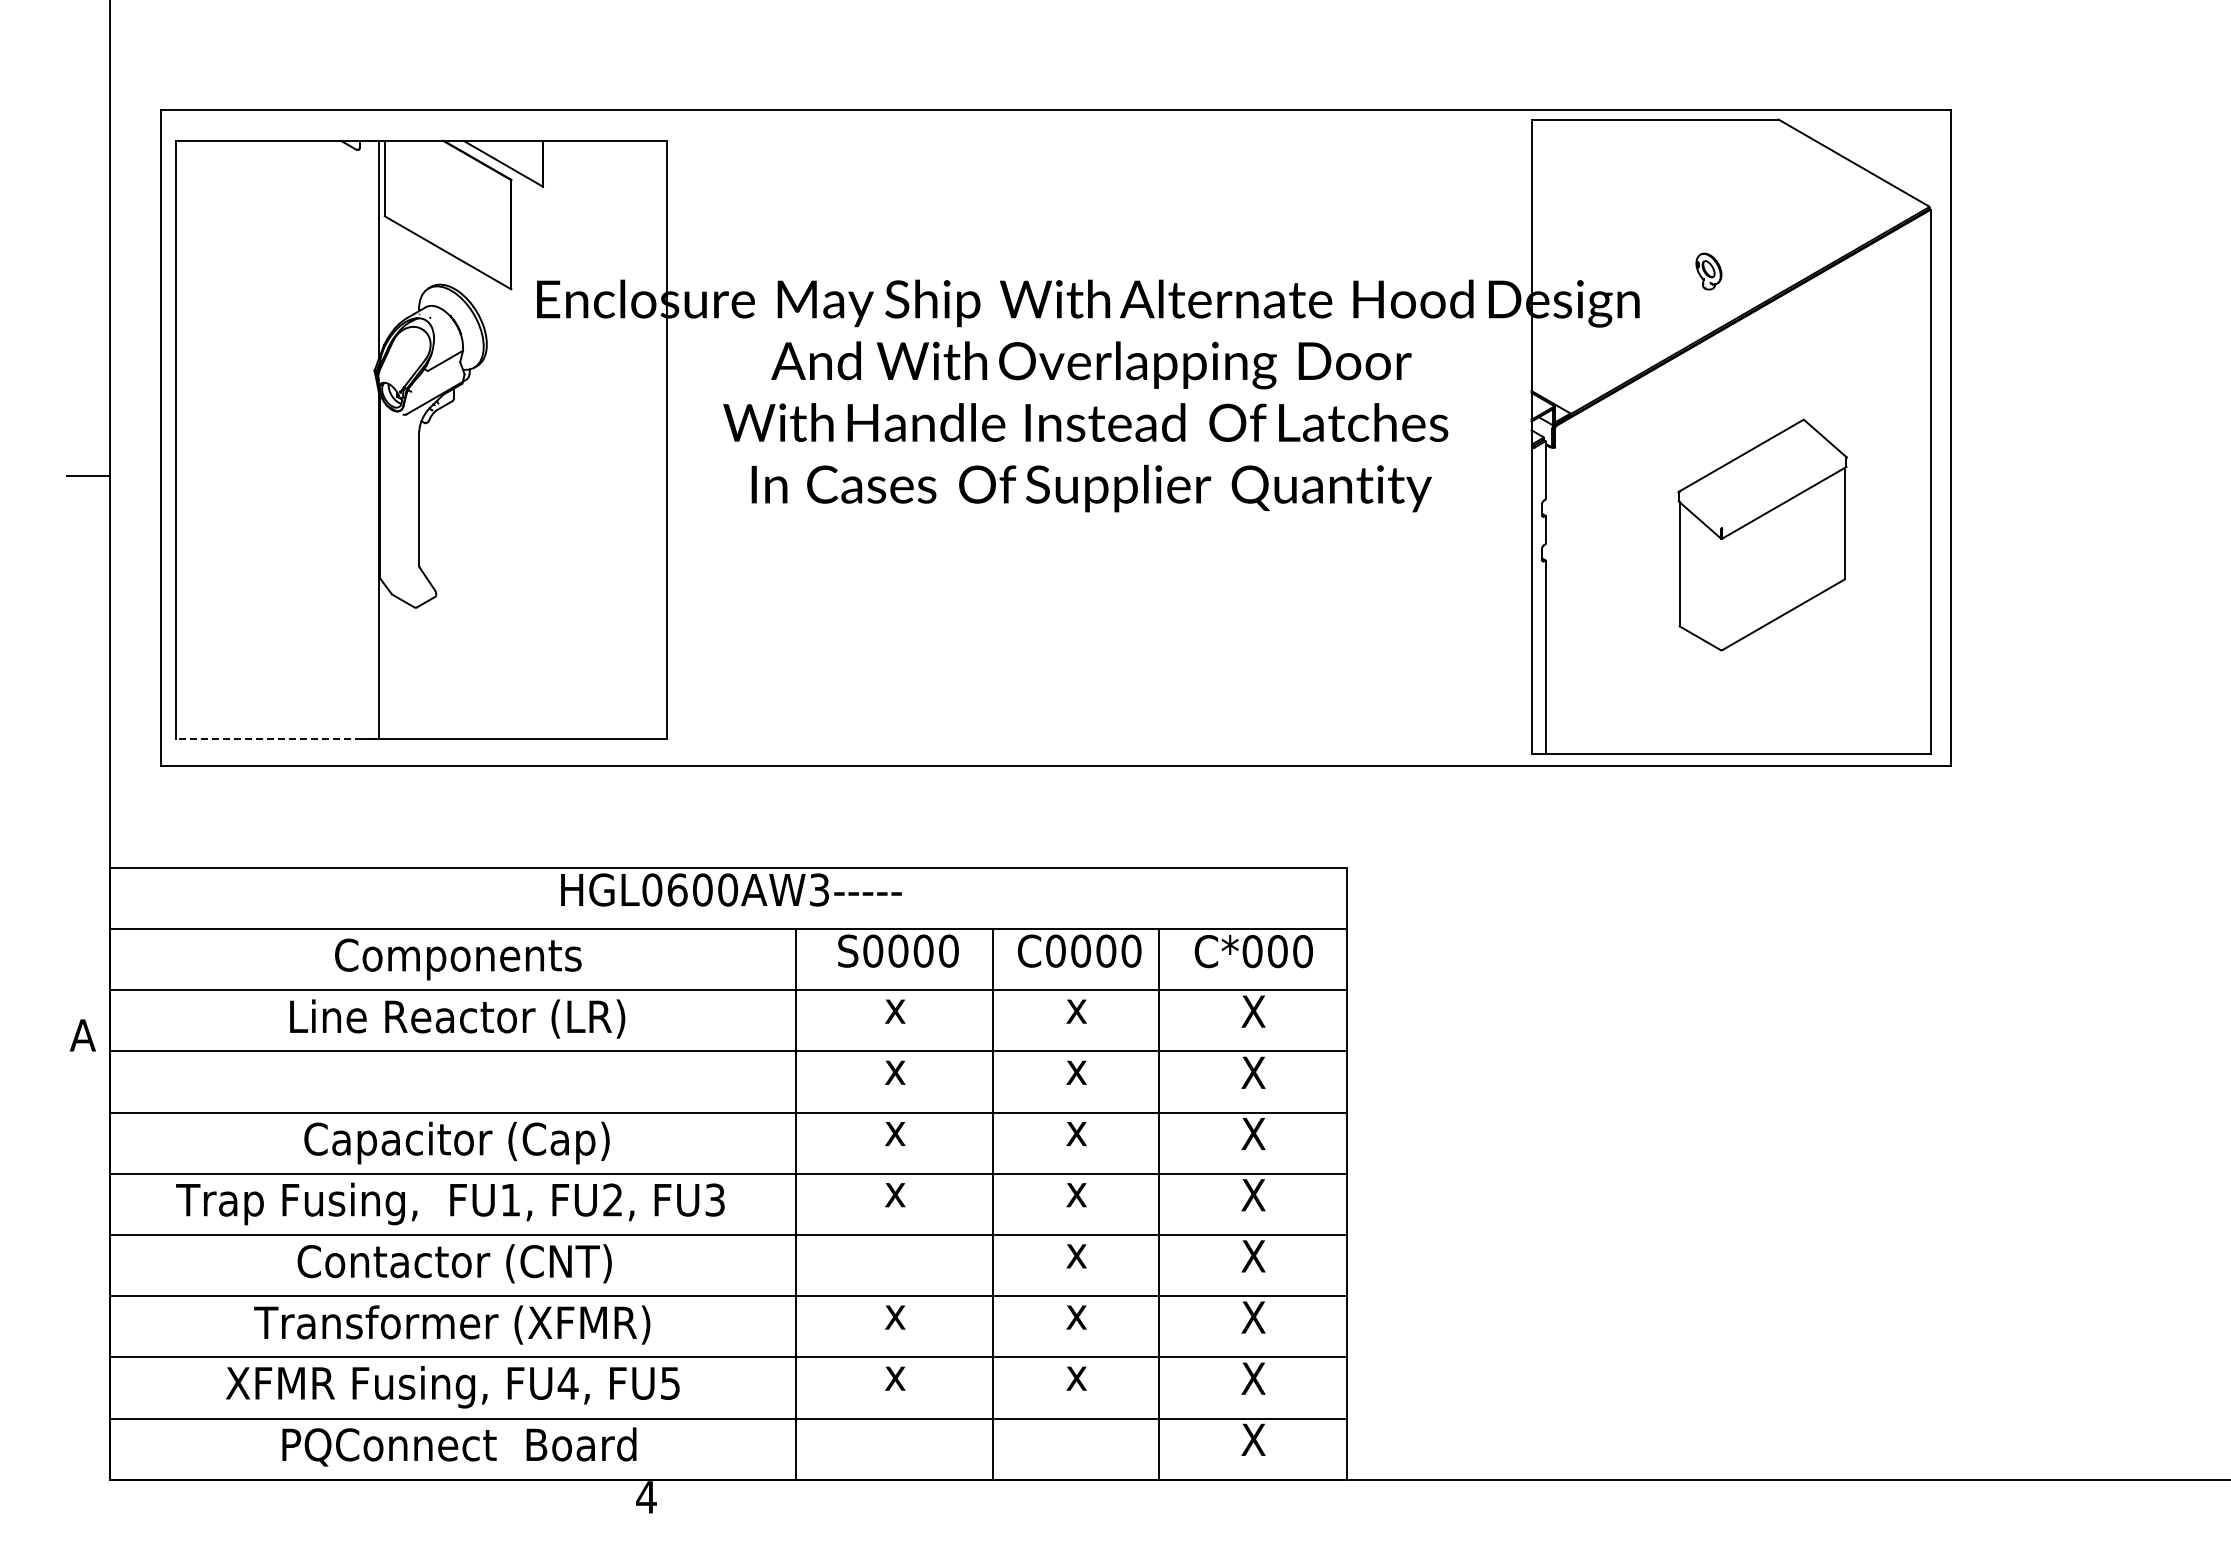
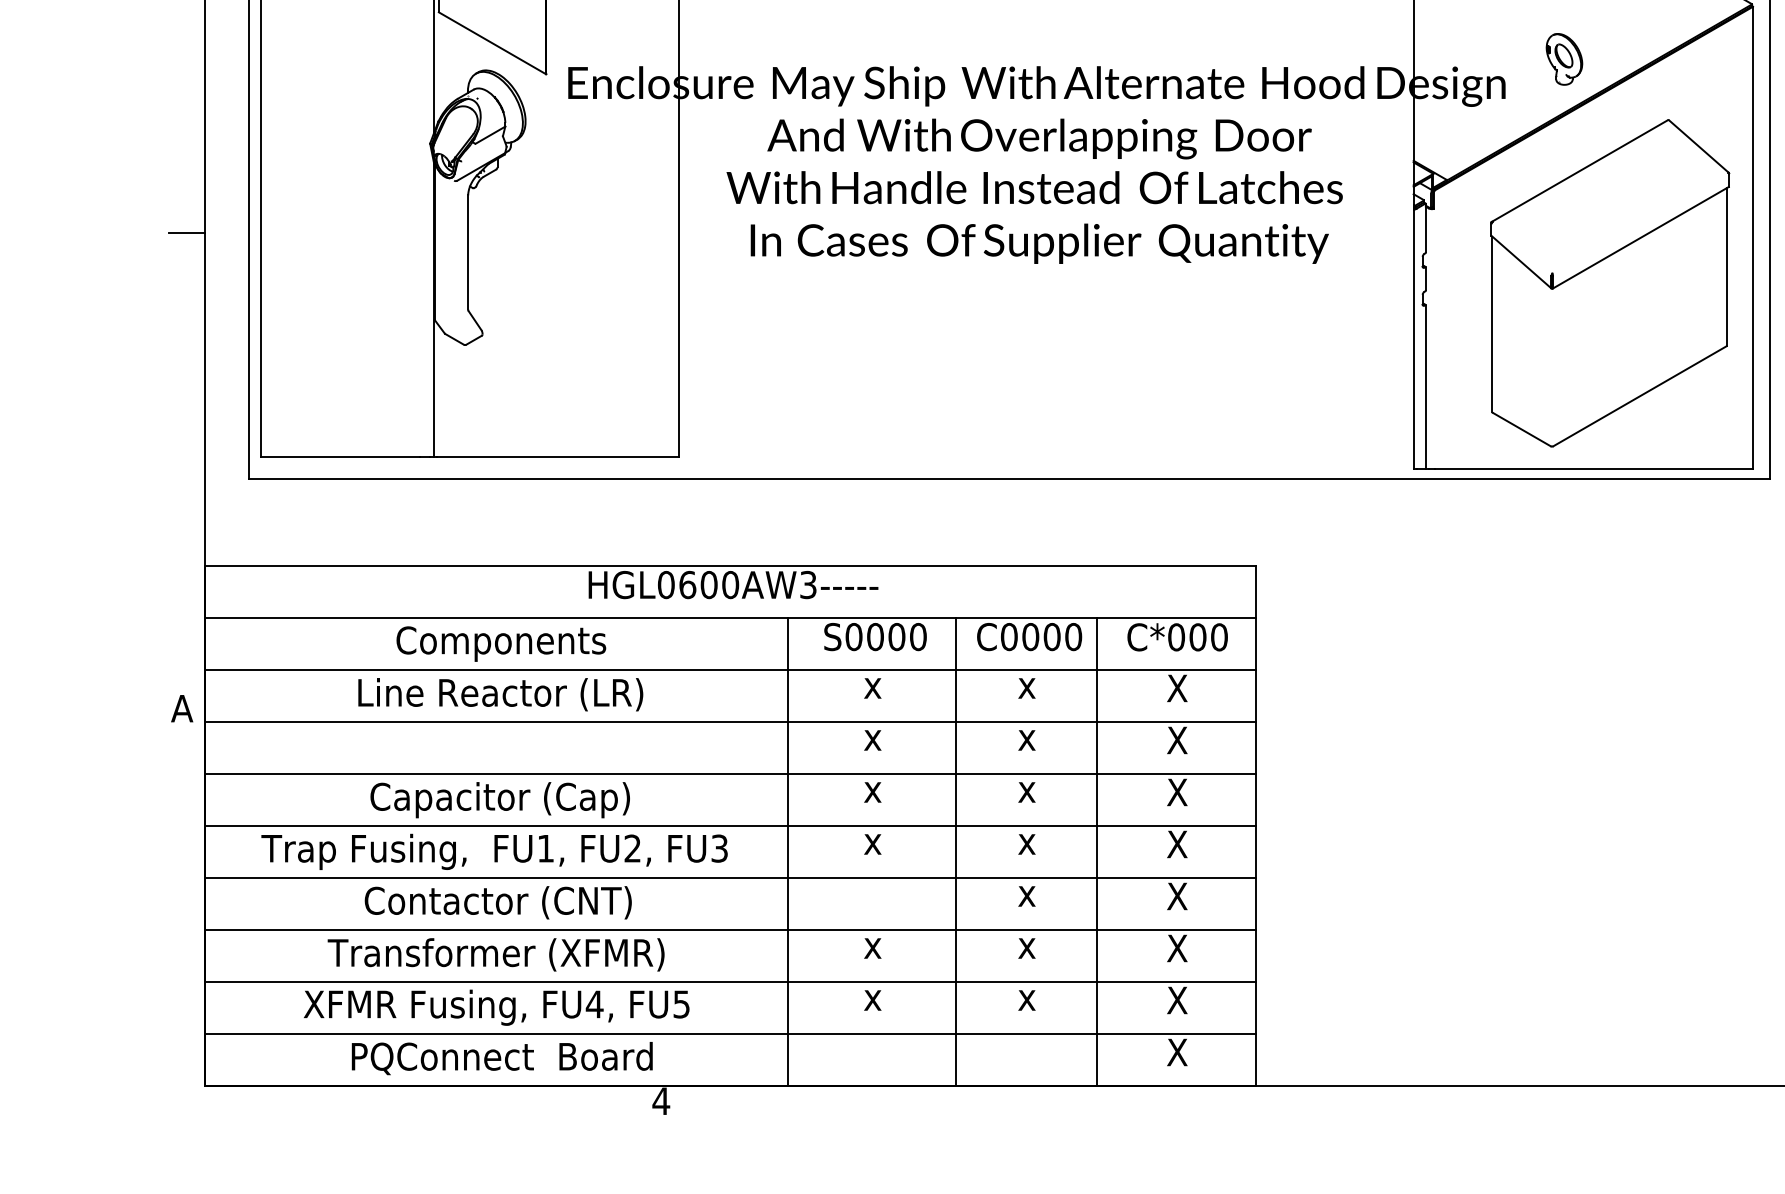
part: (1708, 271) -> (1564, 59), size x1.67
part: (1762, 534) -> (1610, 282), size x1.67
line: (268, 739) -> (339, 457), dashed -> solid

